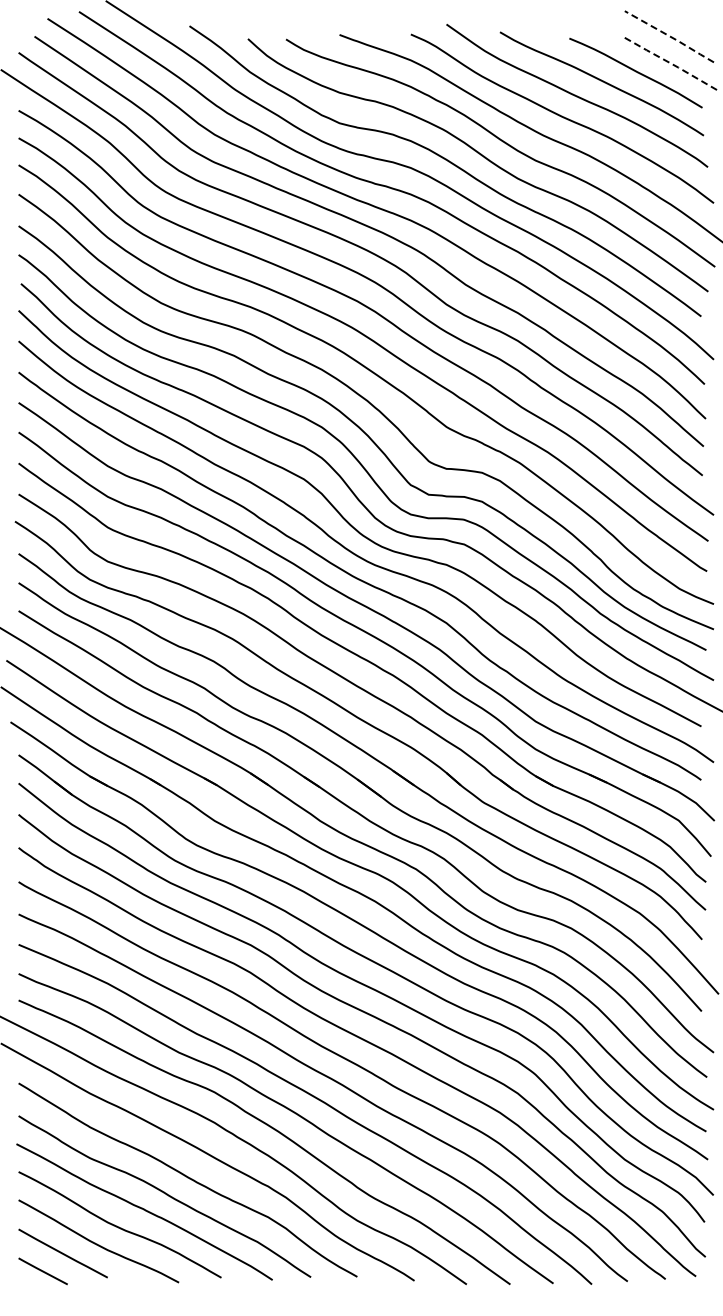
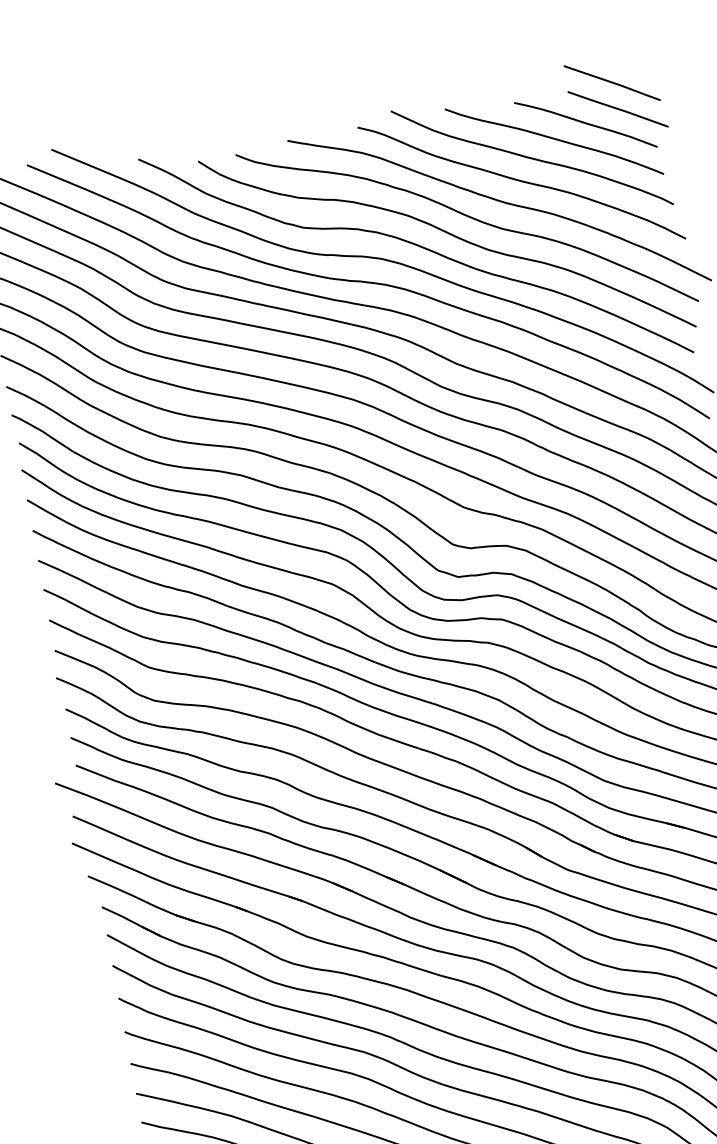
line: (670, 36) -> (613, 82), dashed -> solid
line: (670, 63) -> (618, 109), dashed -> solid

